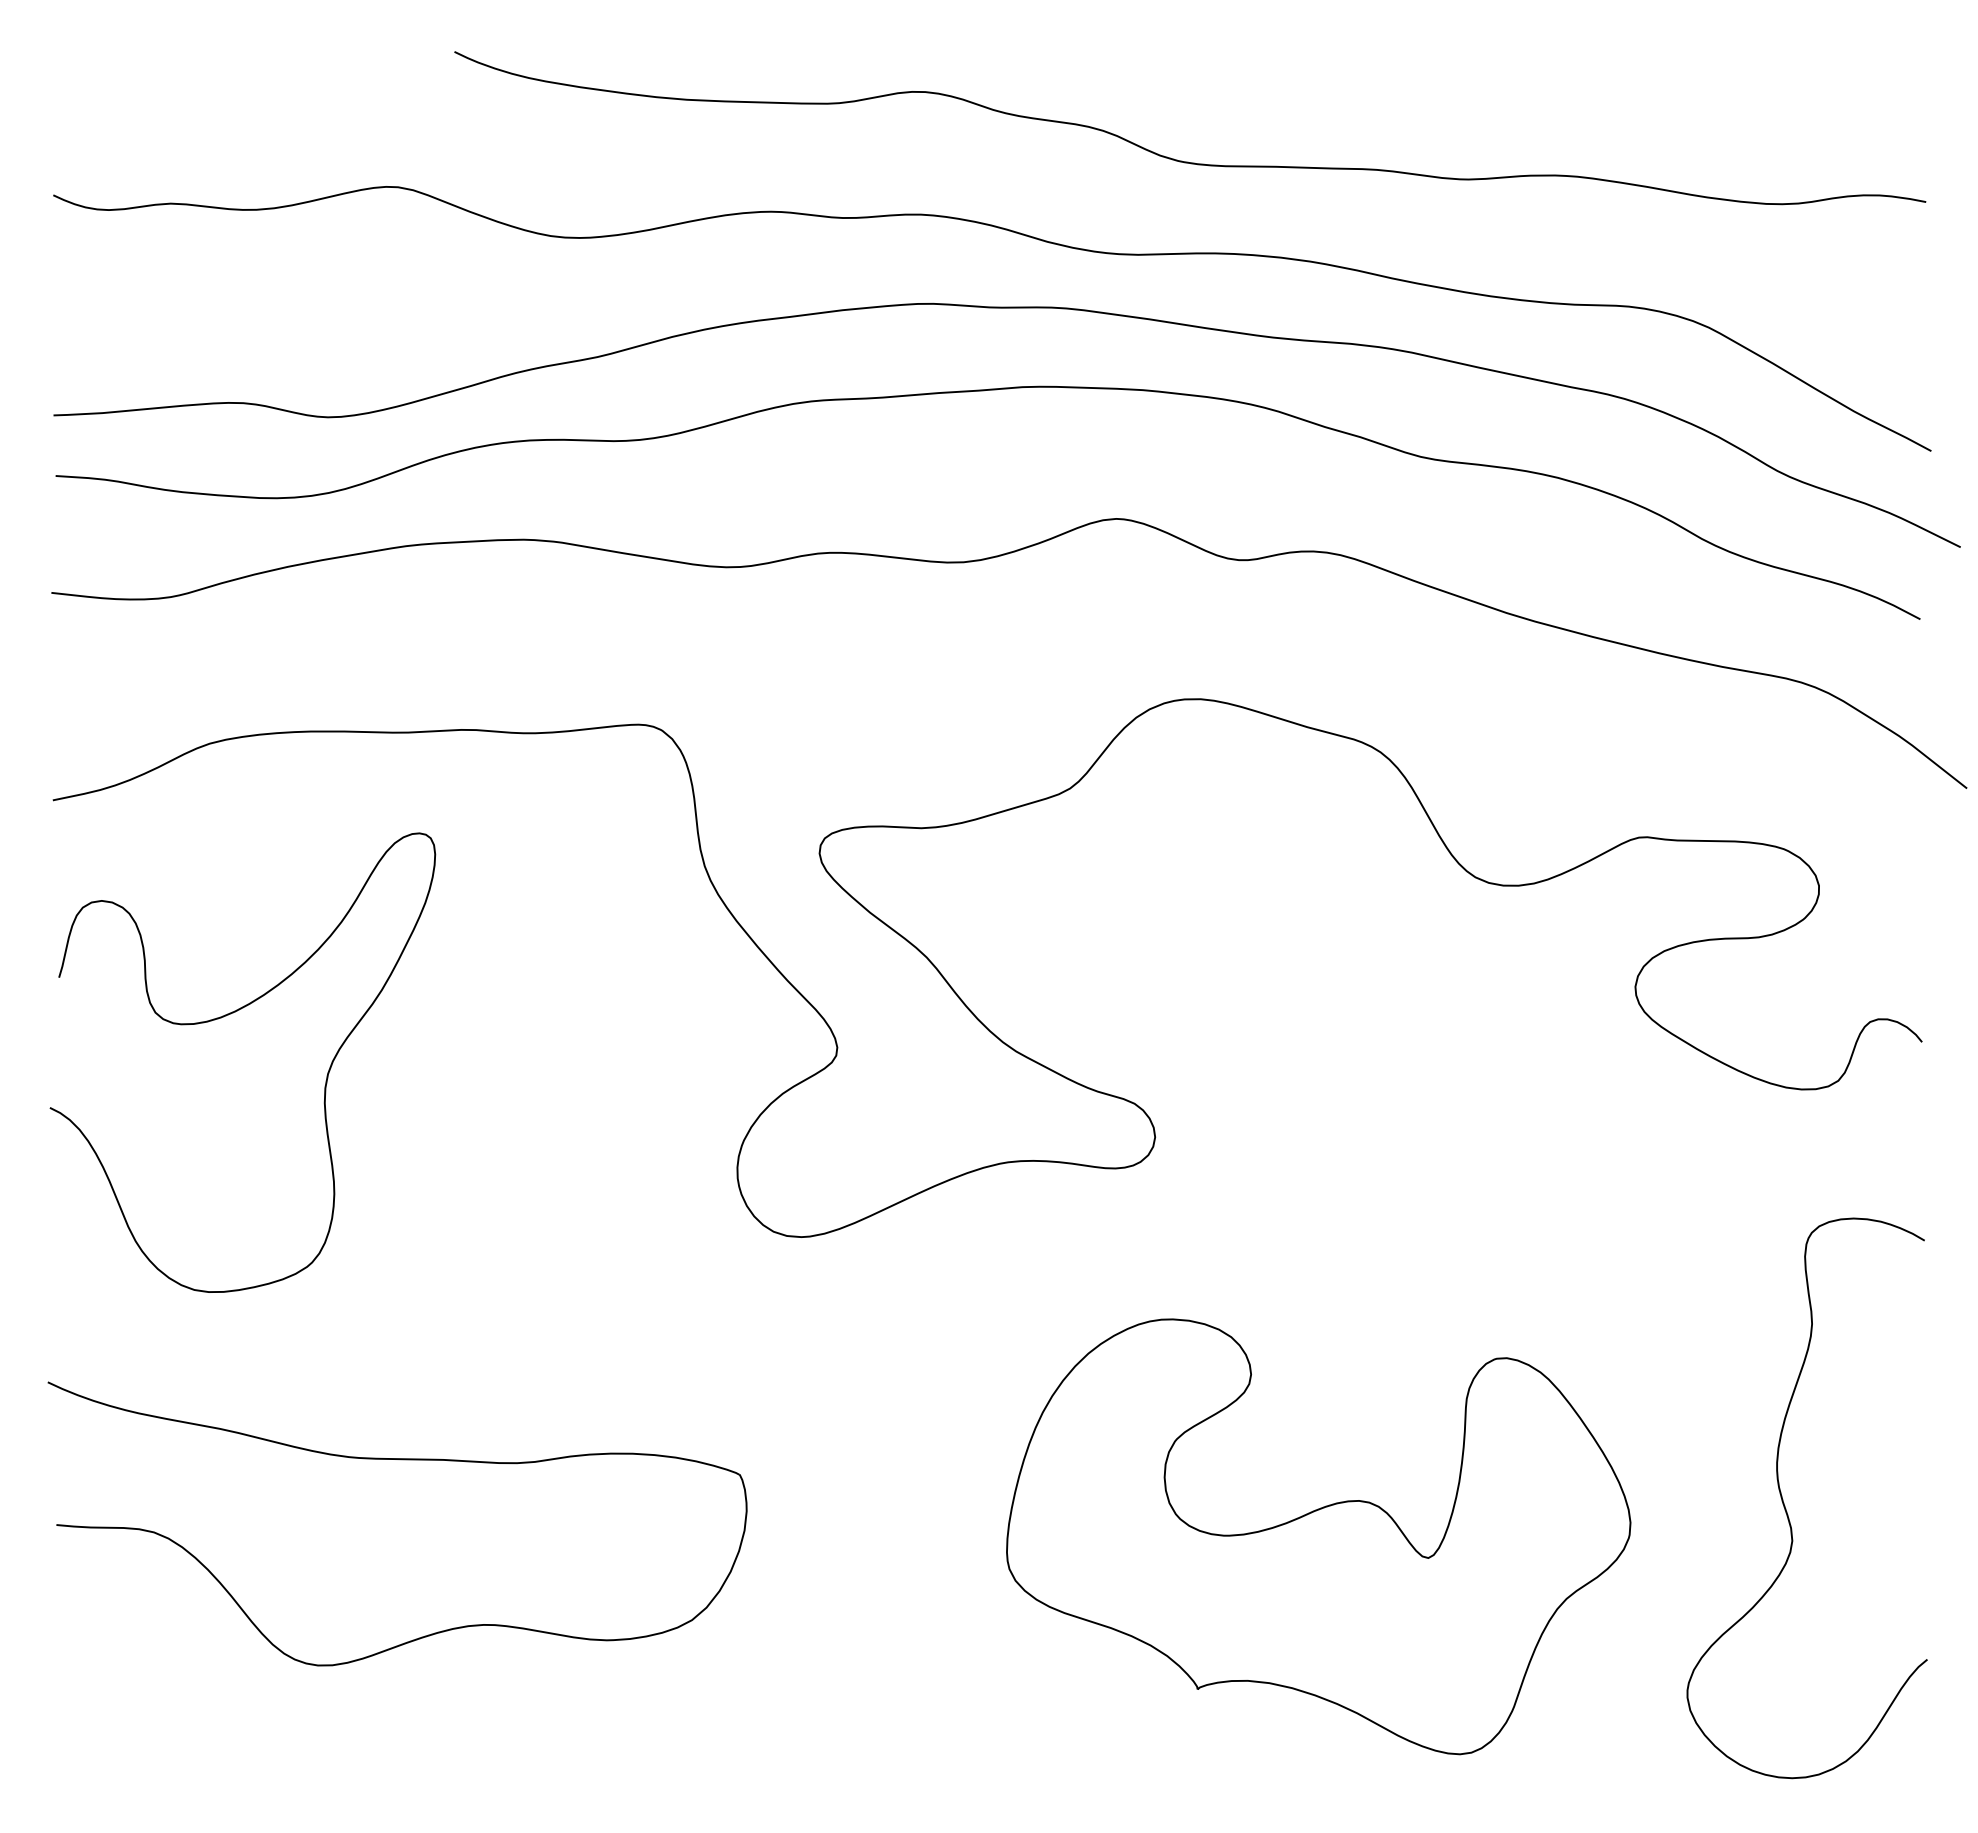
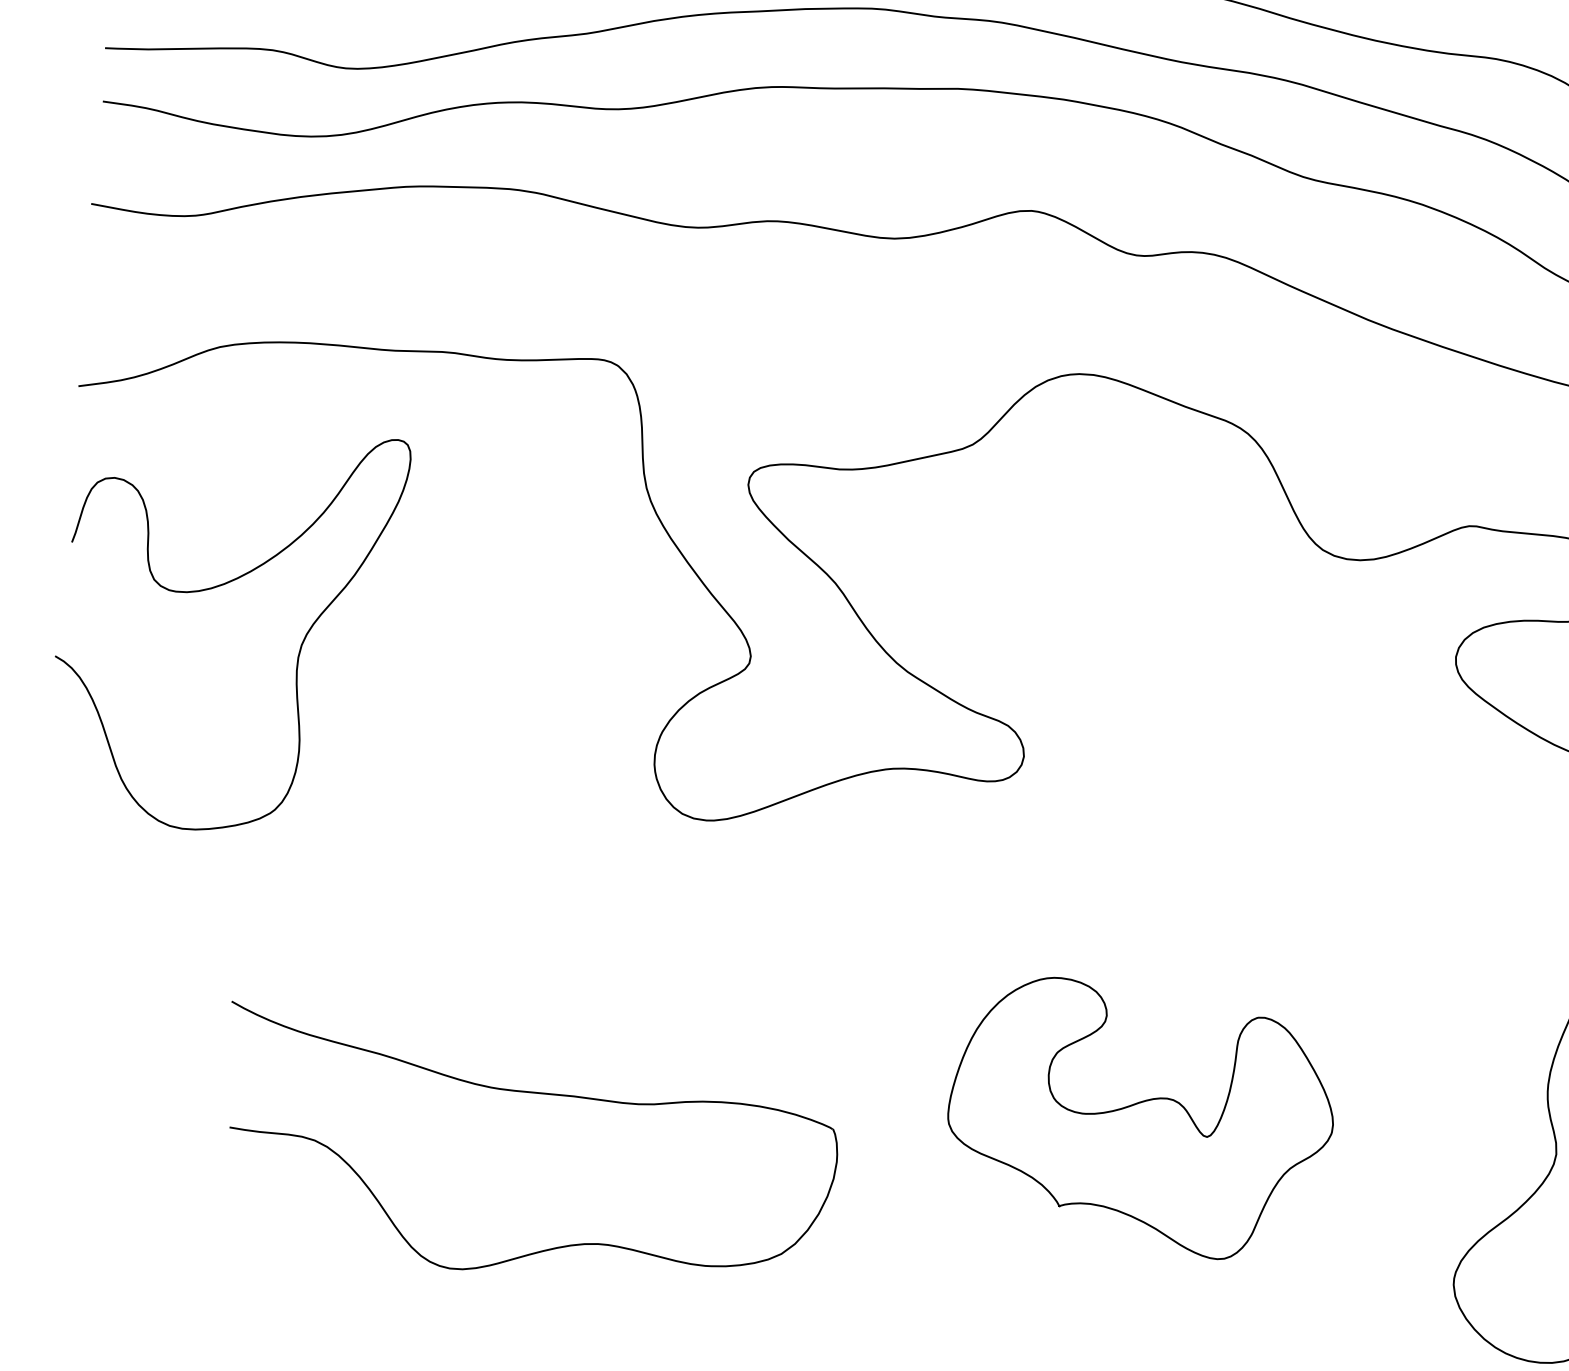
part: (400, 1460) -> (536, 1094), moved
part: (1318, 1536) -> (1140, 1118), size x0.7

